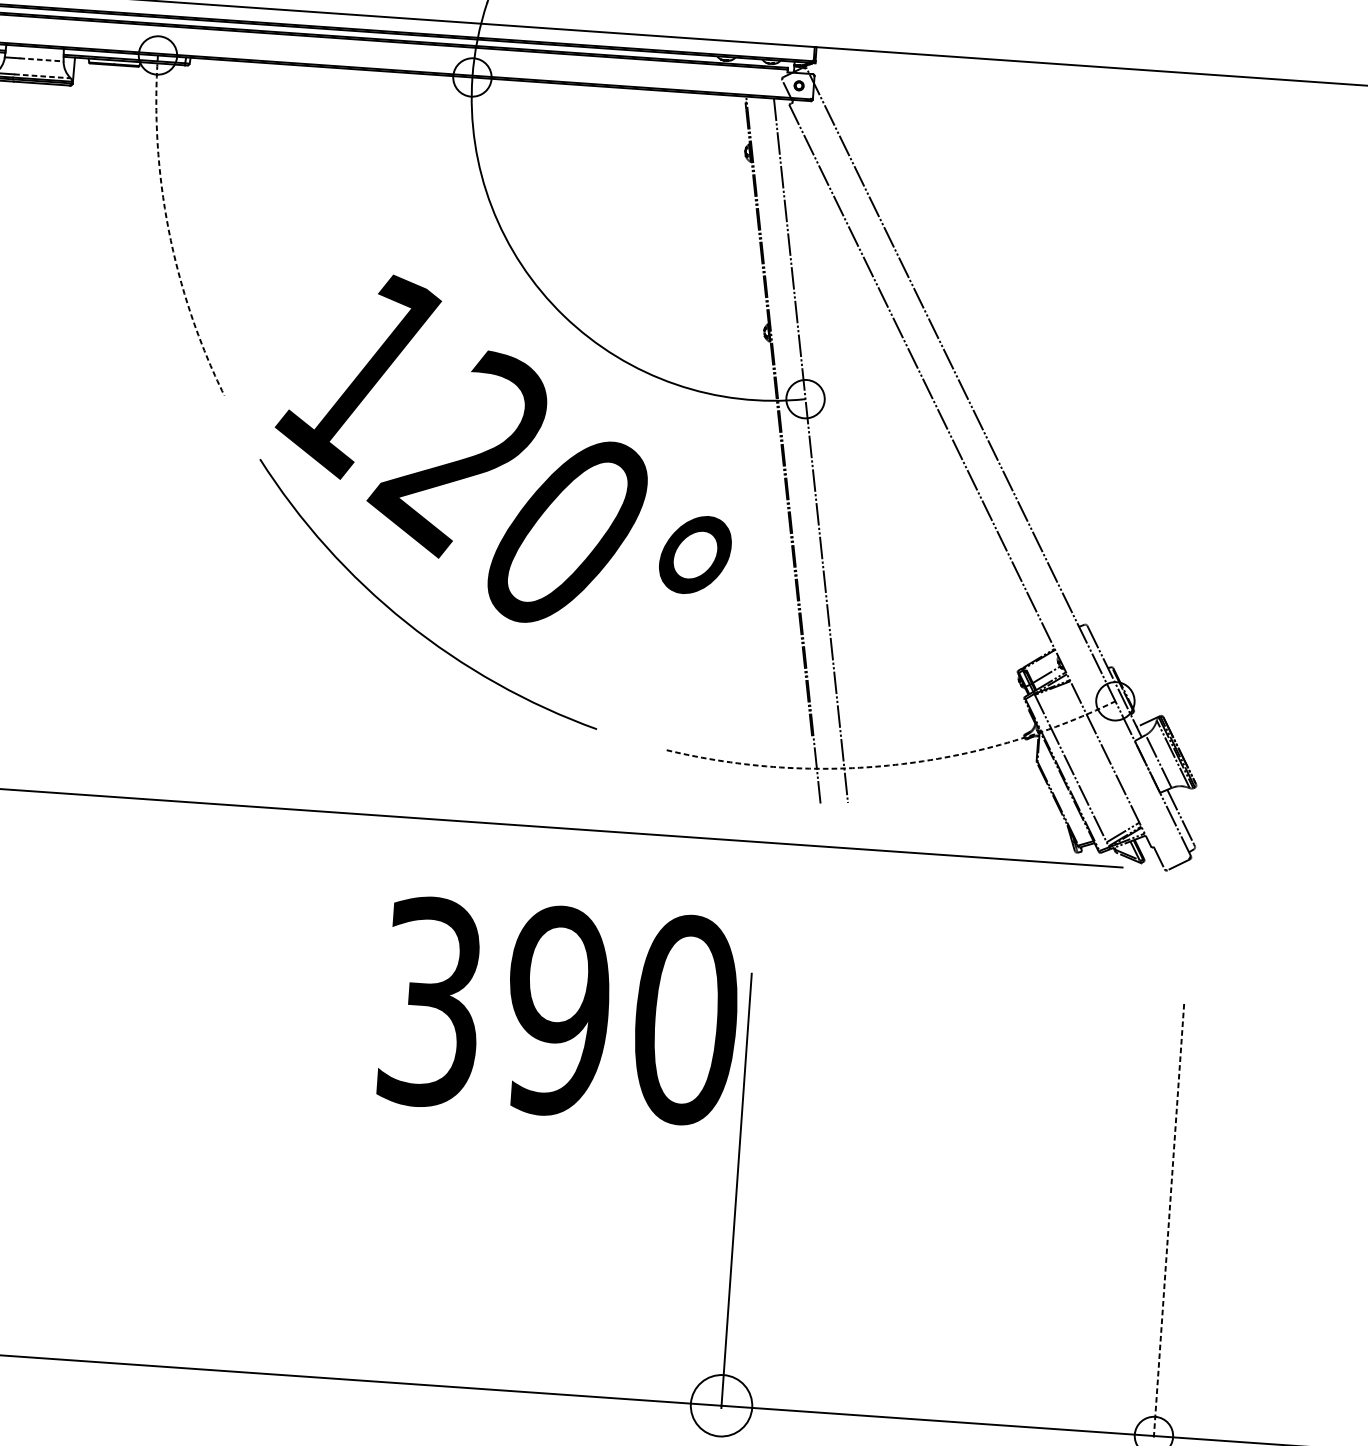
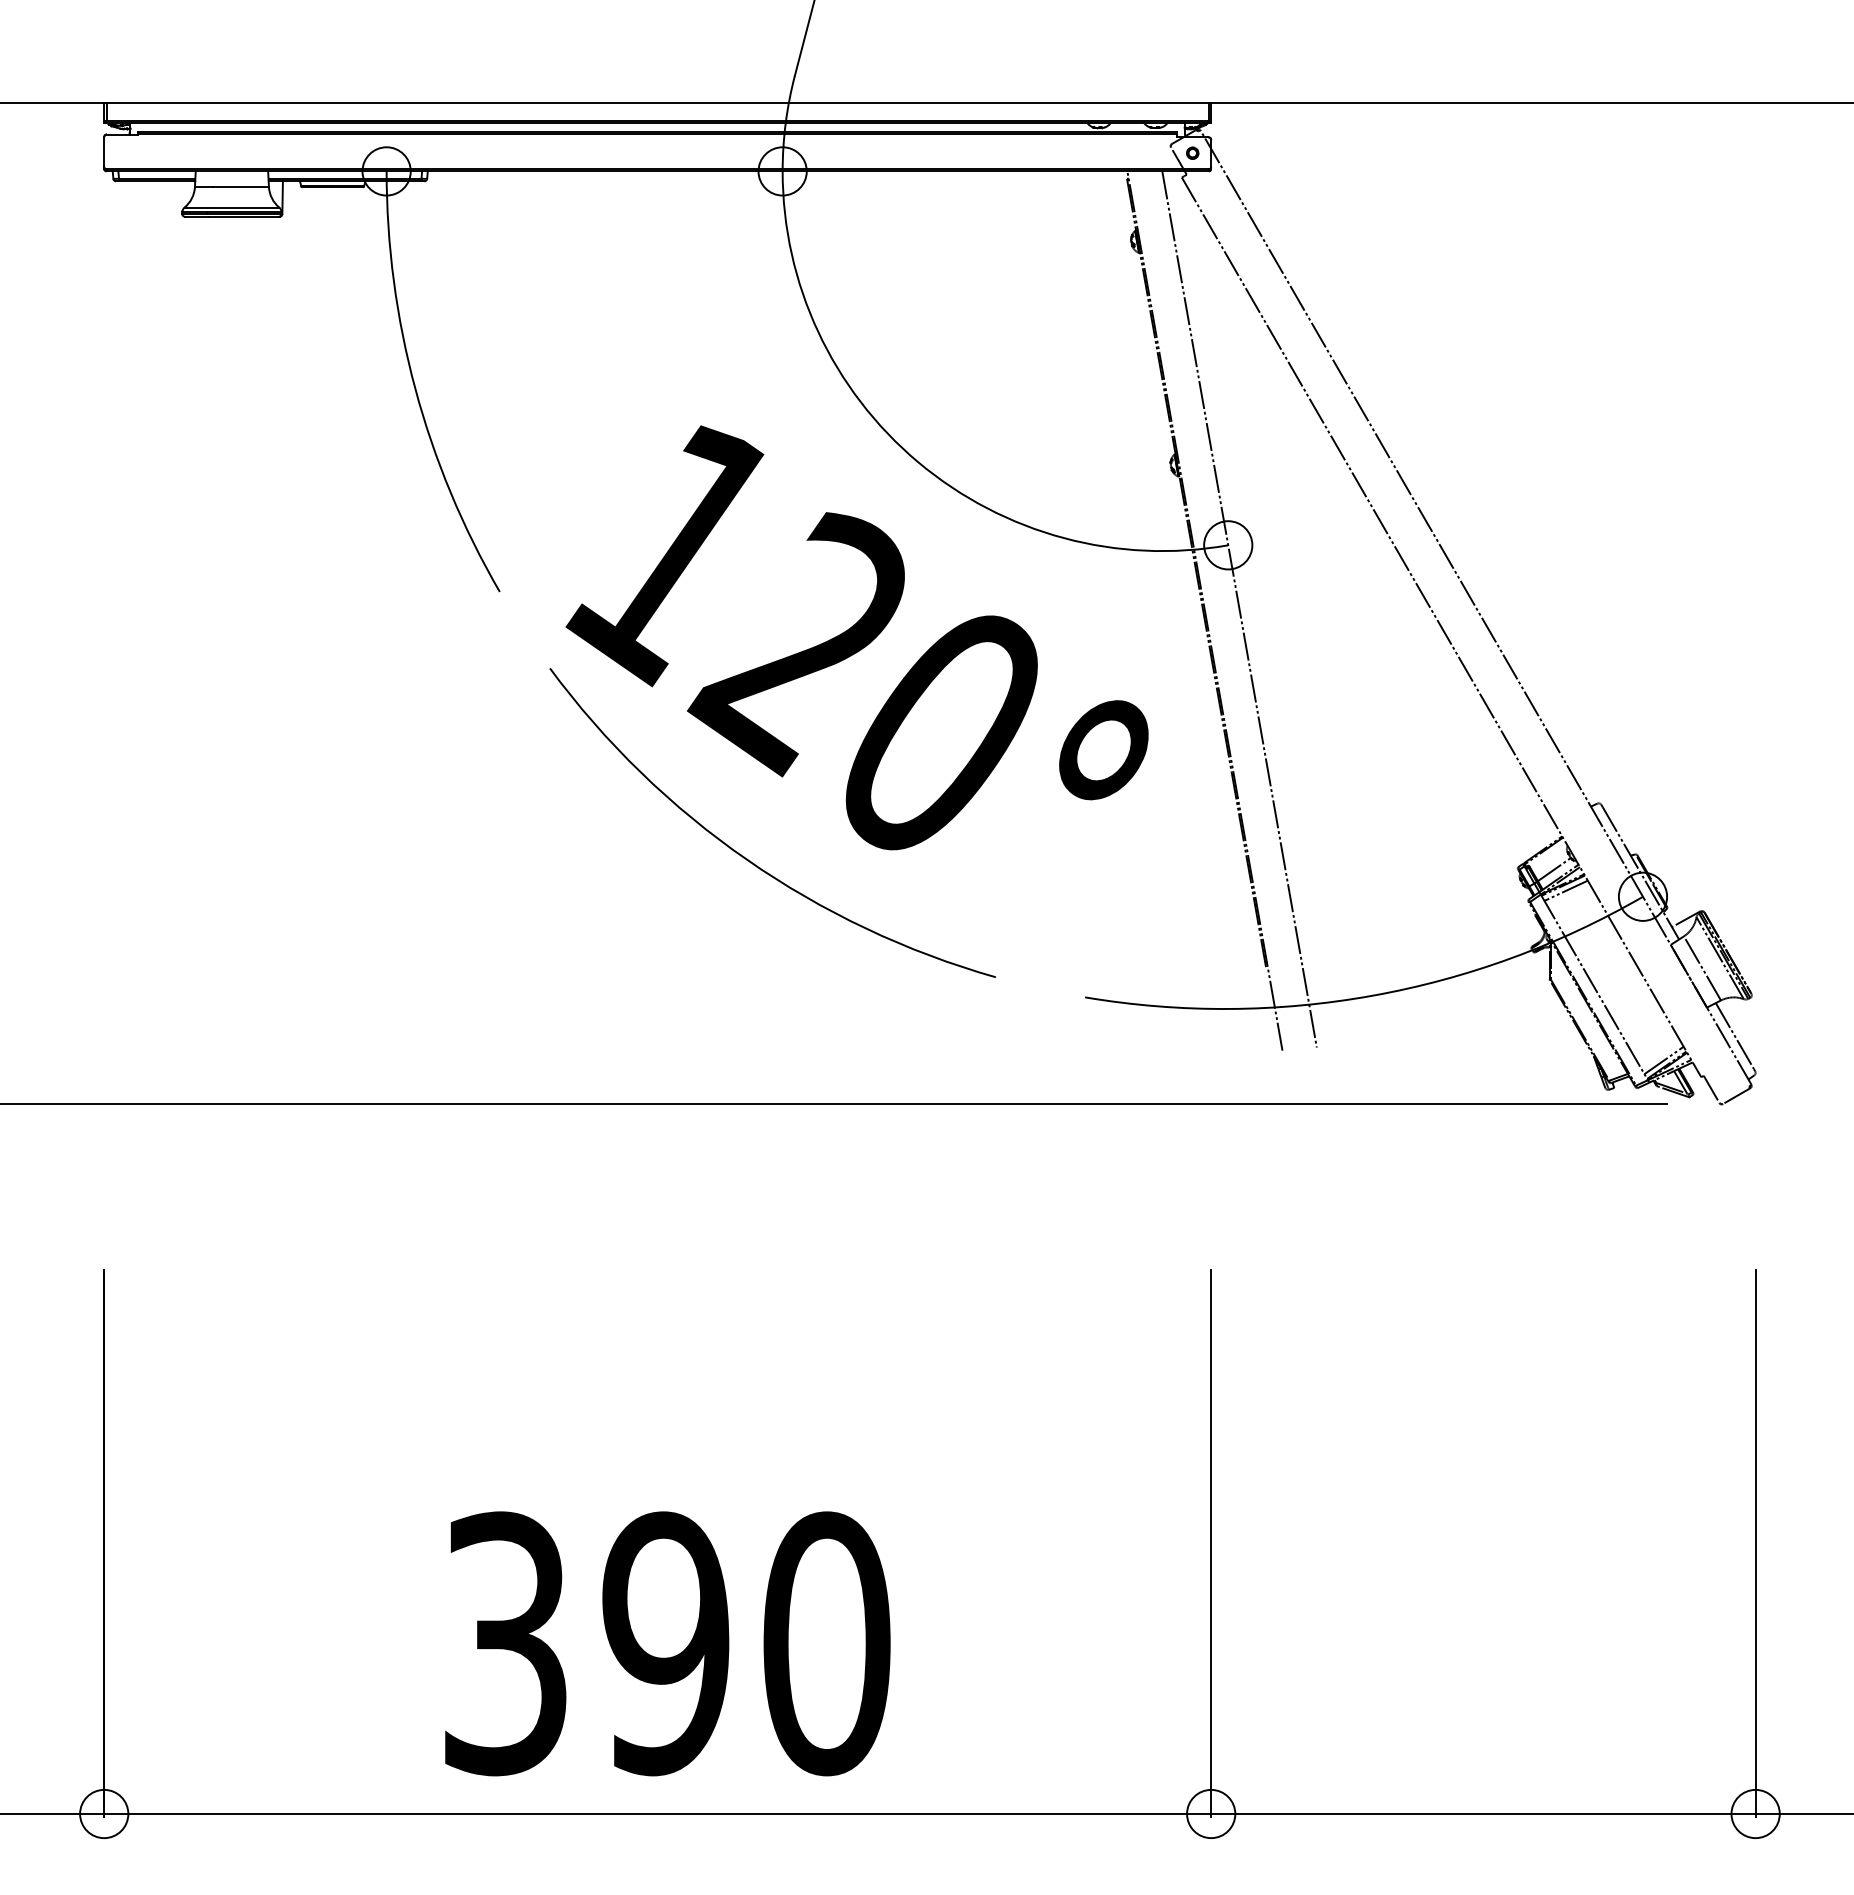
line: (41, 60) -> (241, 187), dashed -> solid
line: (42, 76) -> (243, 207), dashed -> solid
arc: (168, 230) -> (415, 389), dashed -> solid
line: (1054, 692) -> (1565, 890), added
arc: (895, 764) -> (1372, 995), dashed -> solid
text: (559, 1010) -> (667, 1643), moved
line: (1168, 1221) -> (1755, 1543), dashed -> solid
circle: (721, 1405) -> (1211, 1813), size x0.62

